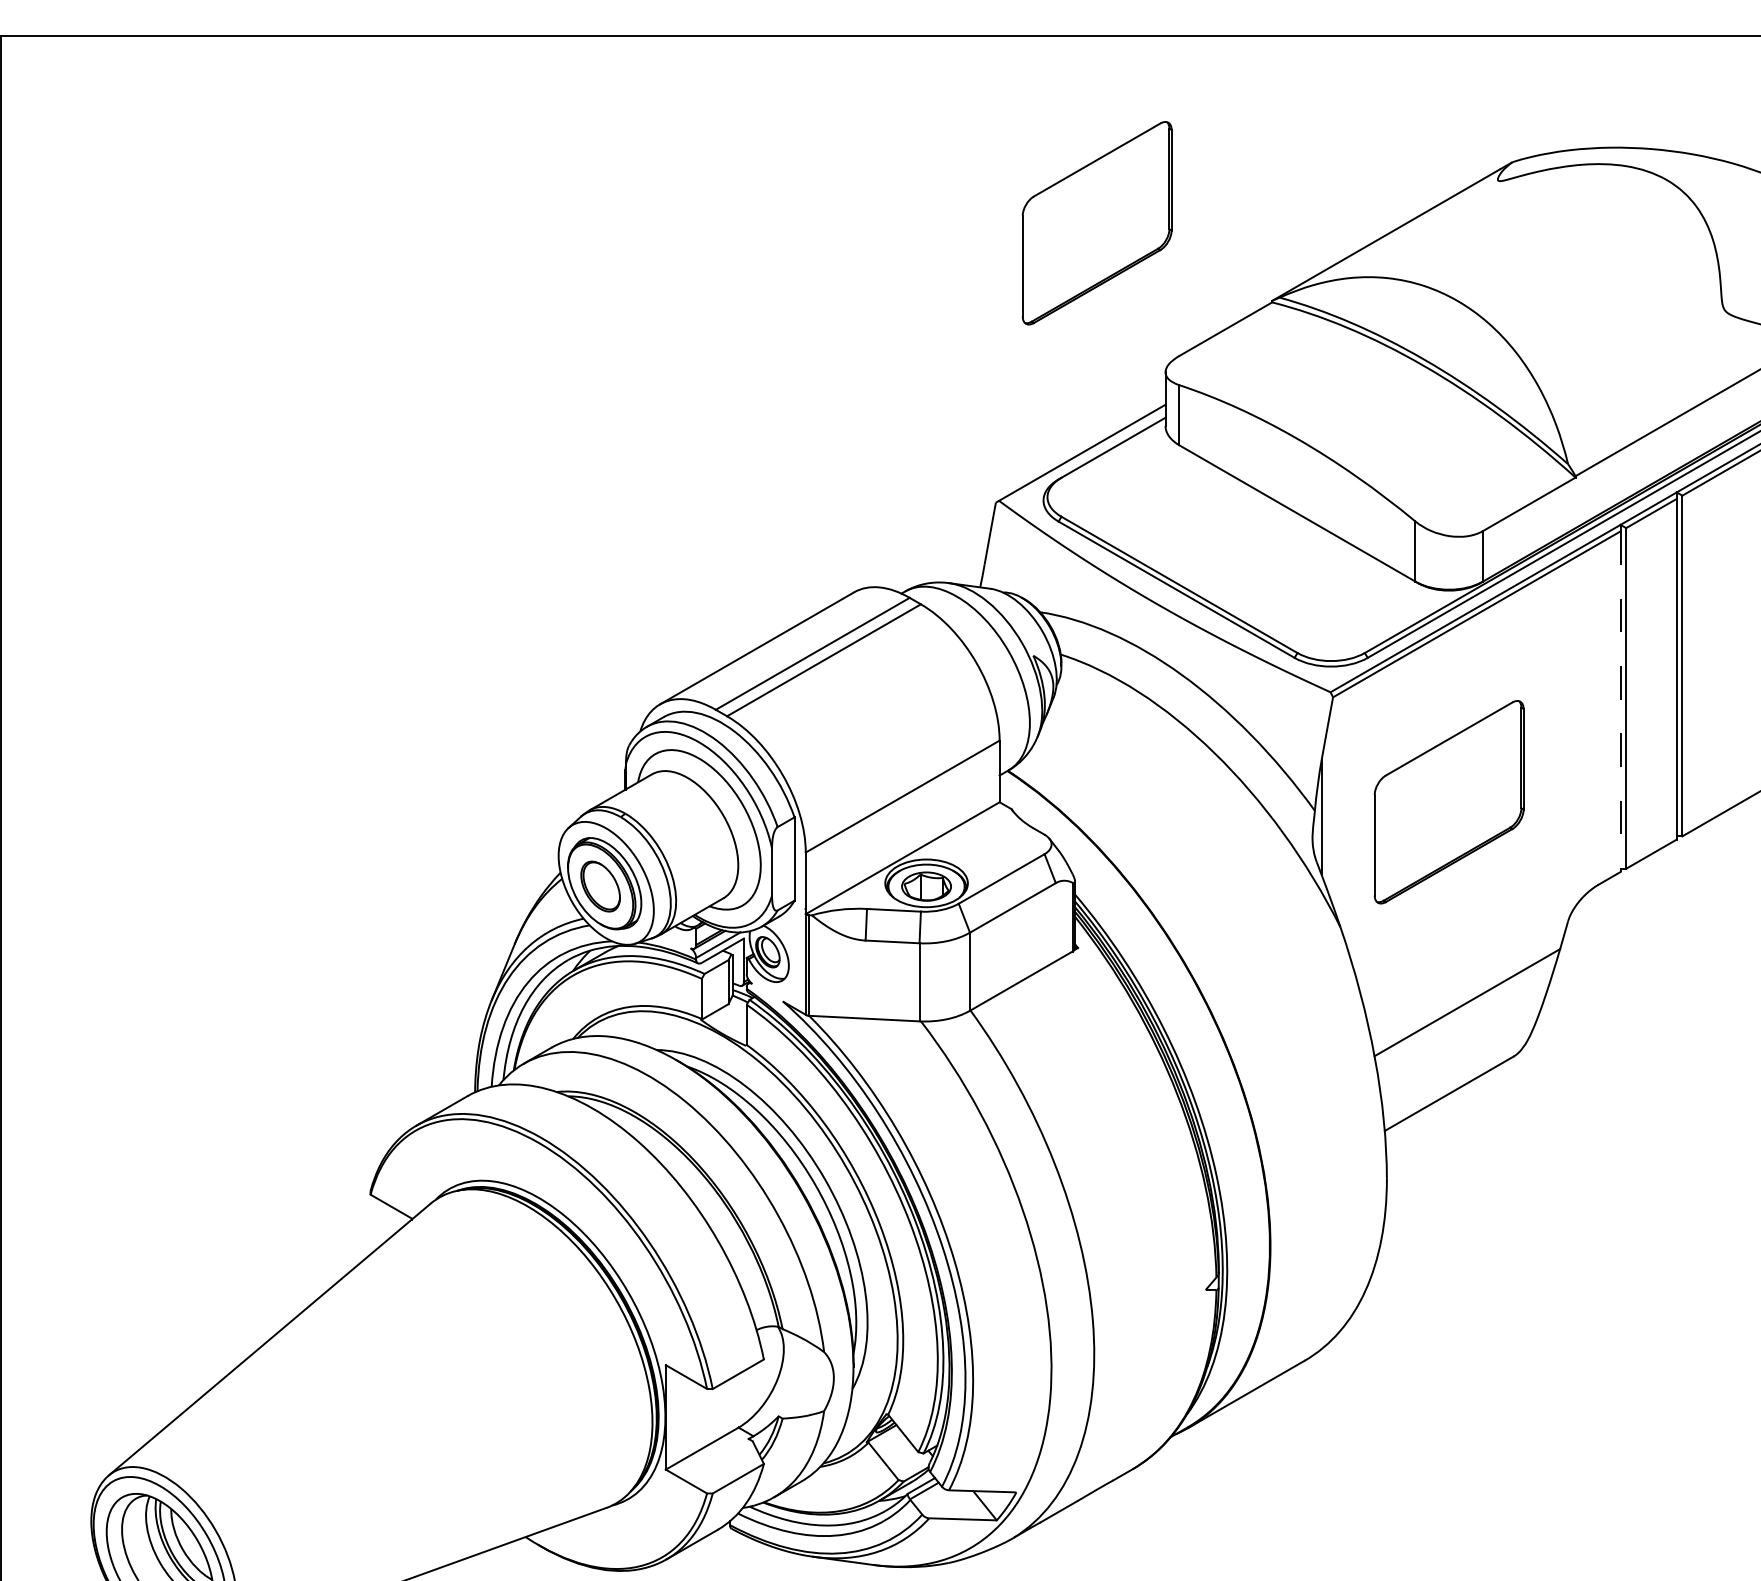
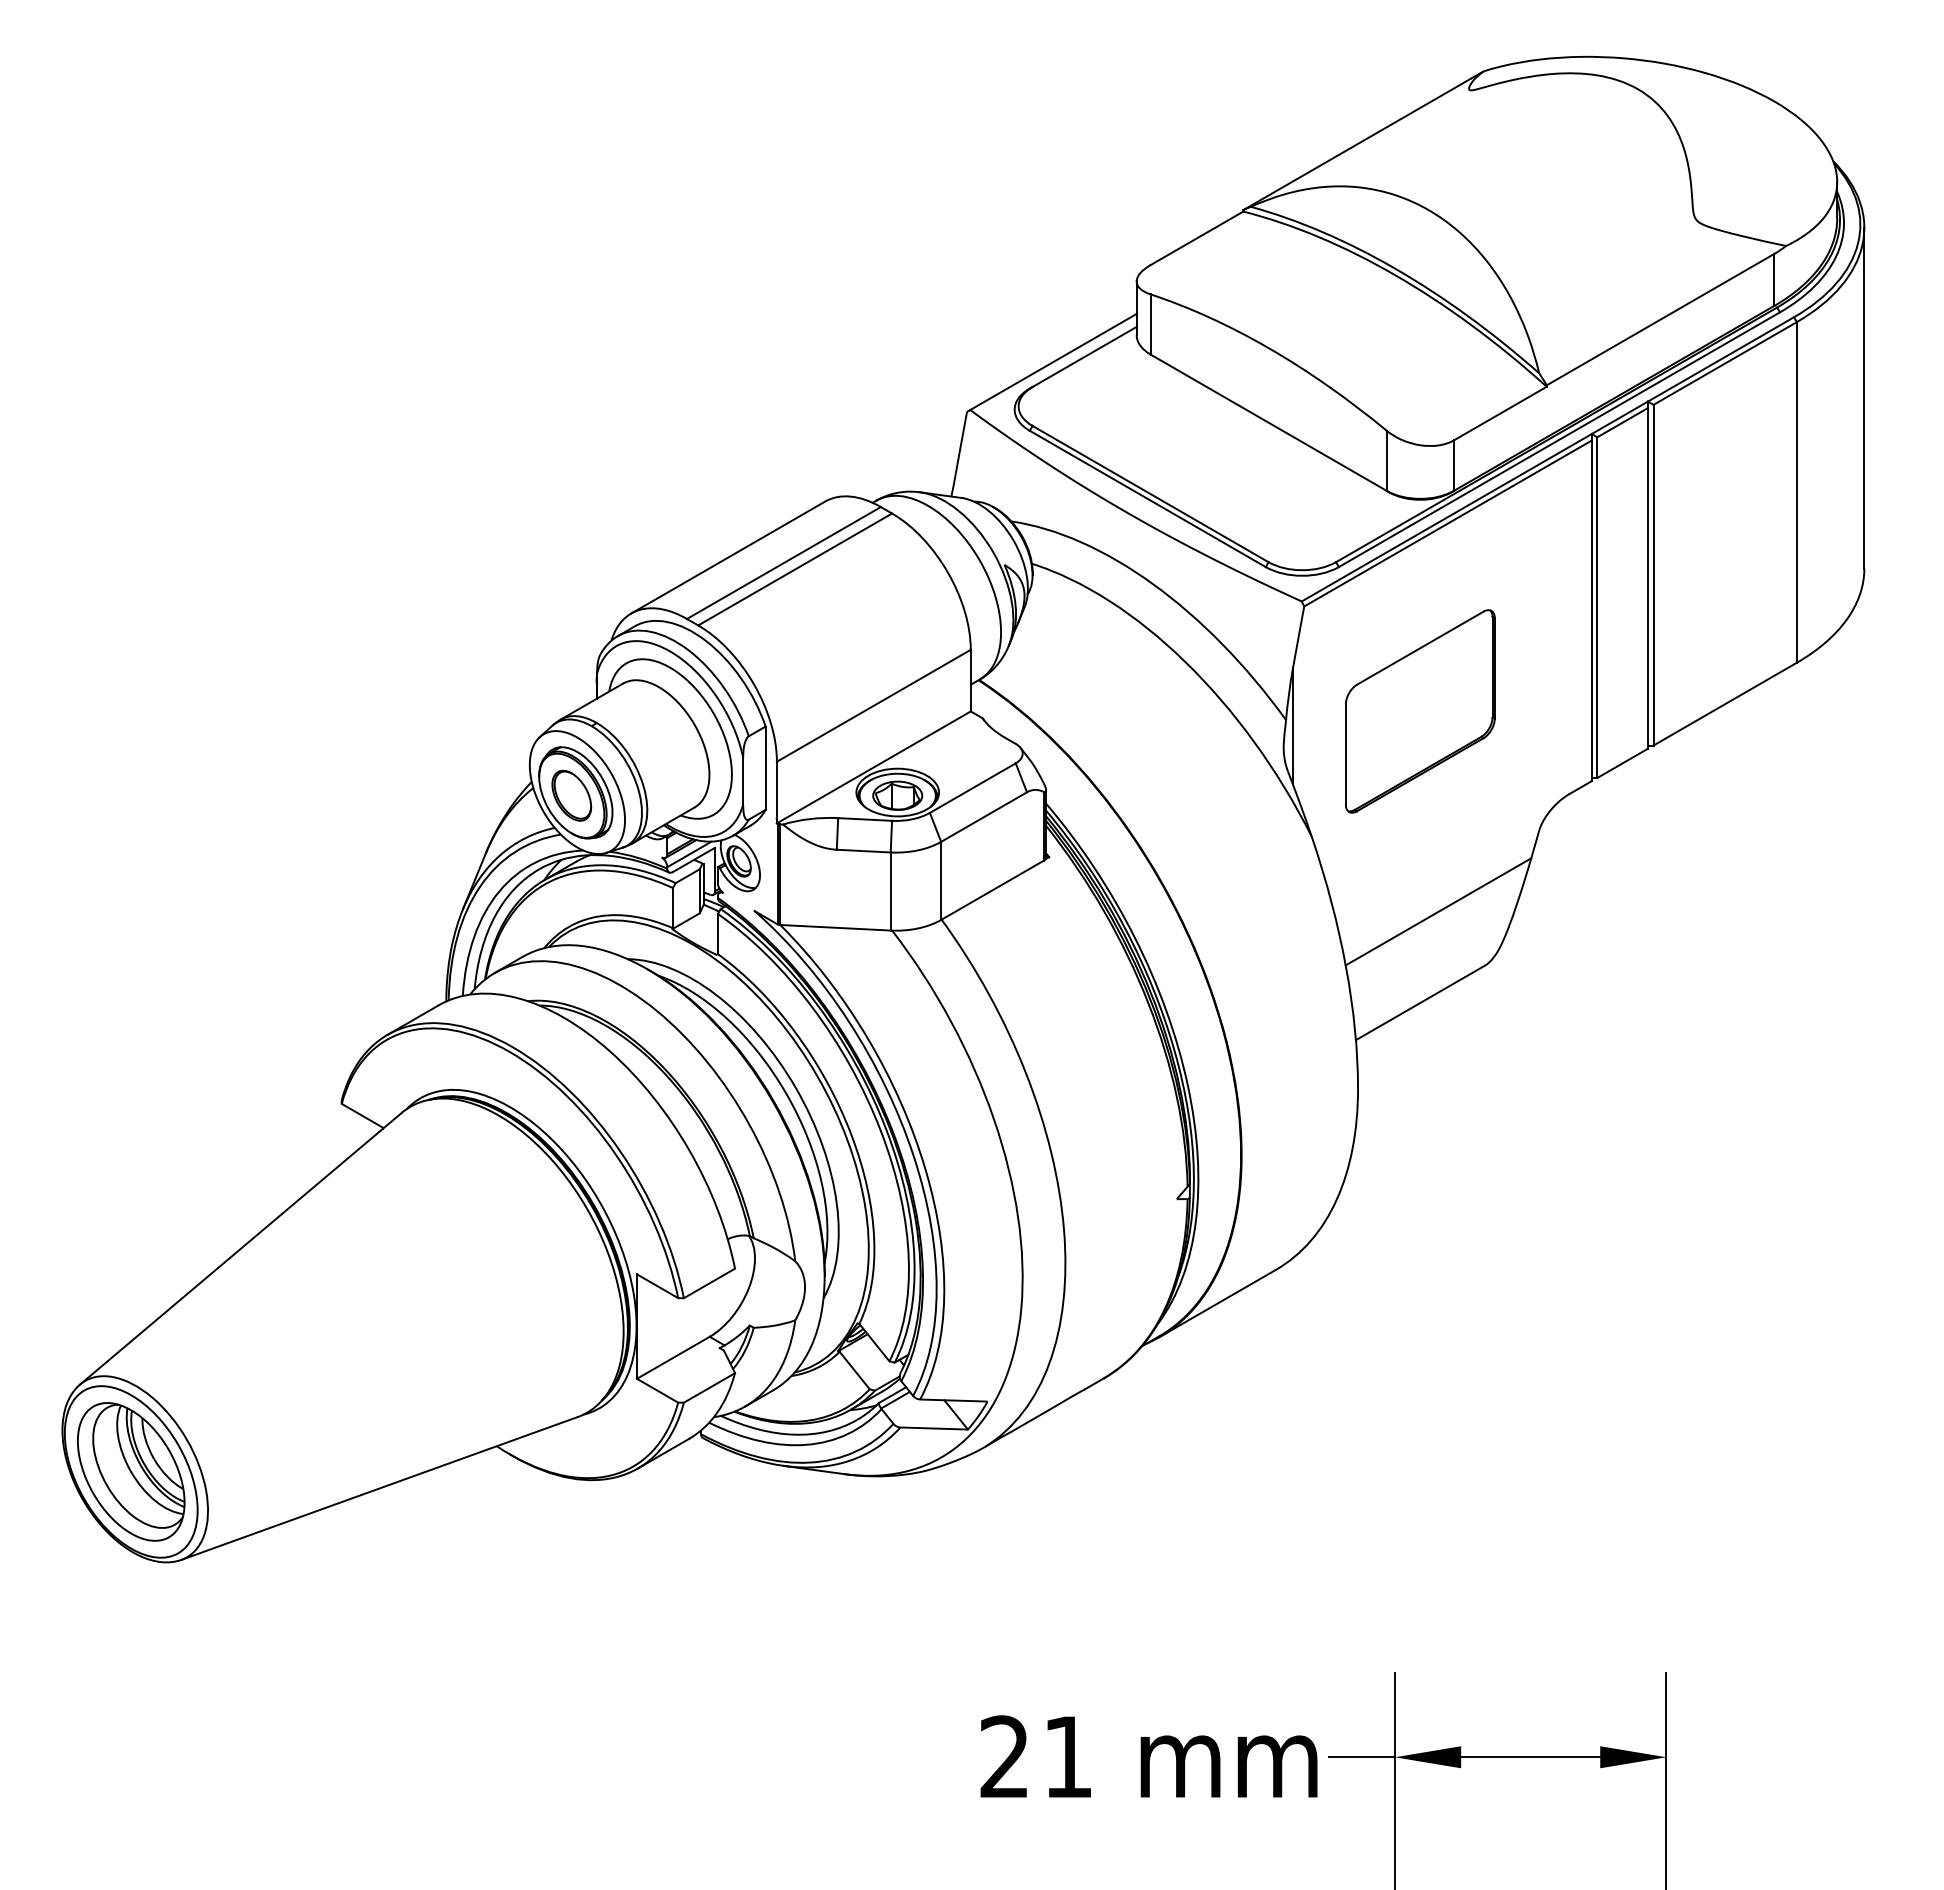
part: (1097, 223) -> (1068, 132), removed
line: (1620, 702) -> (1591, 611), dashed -> solid

